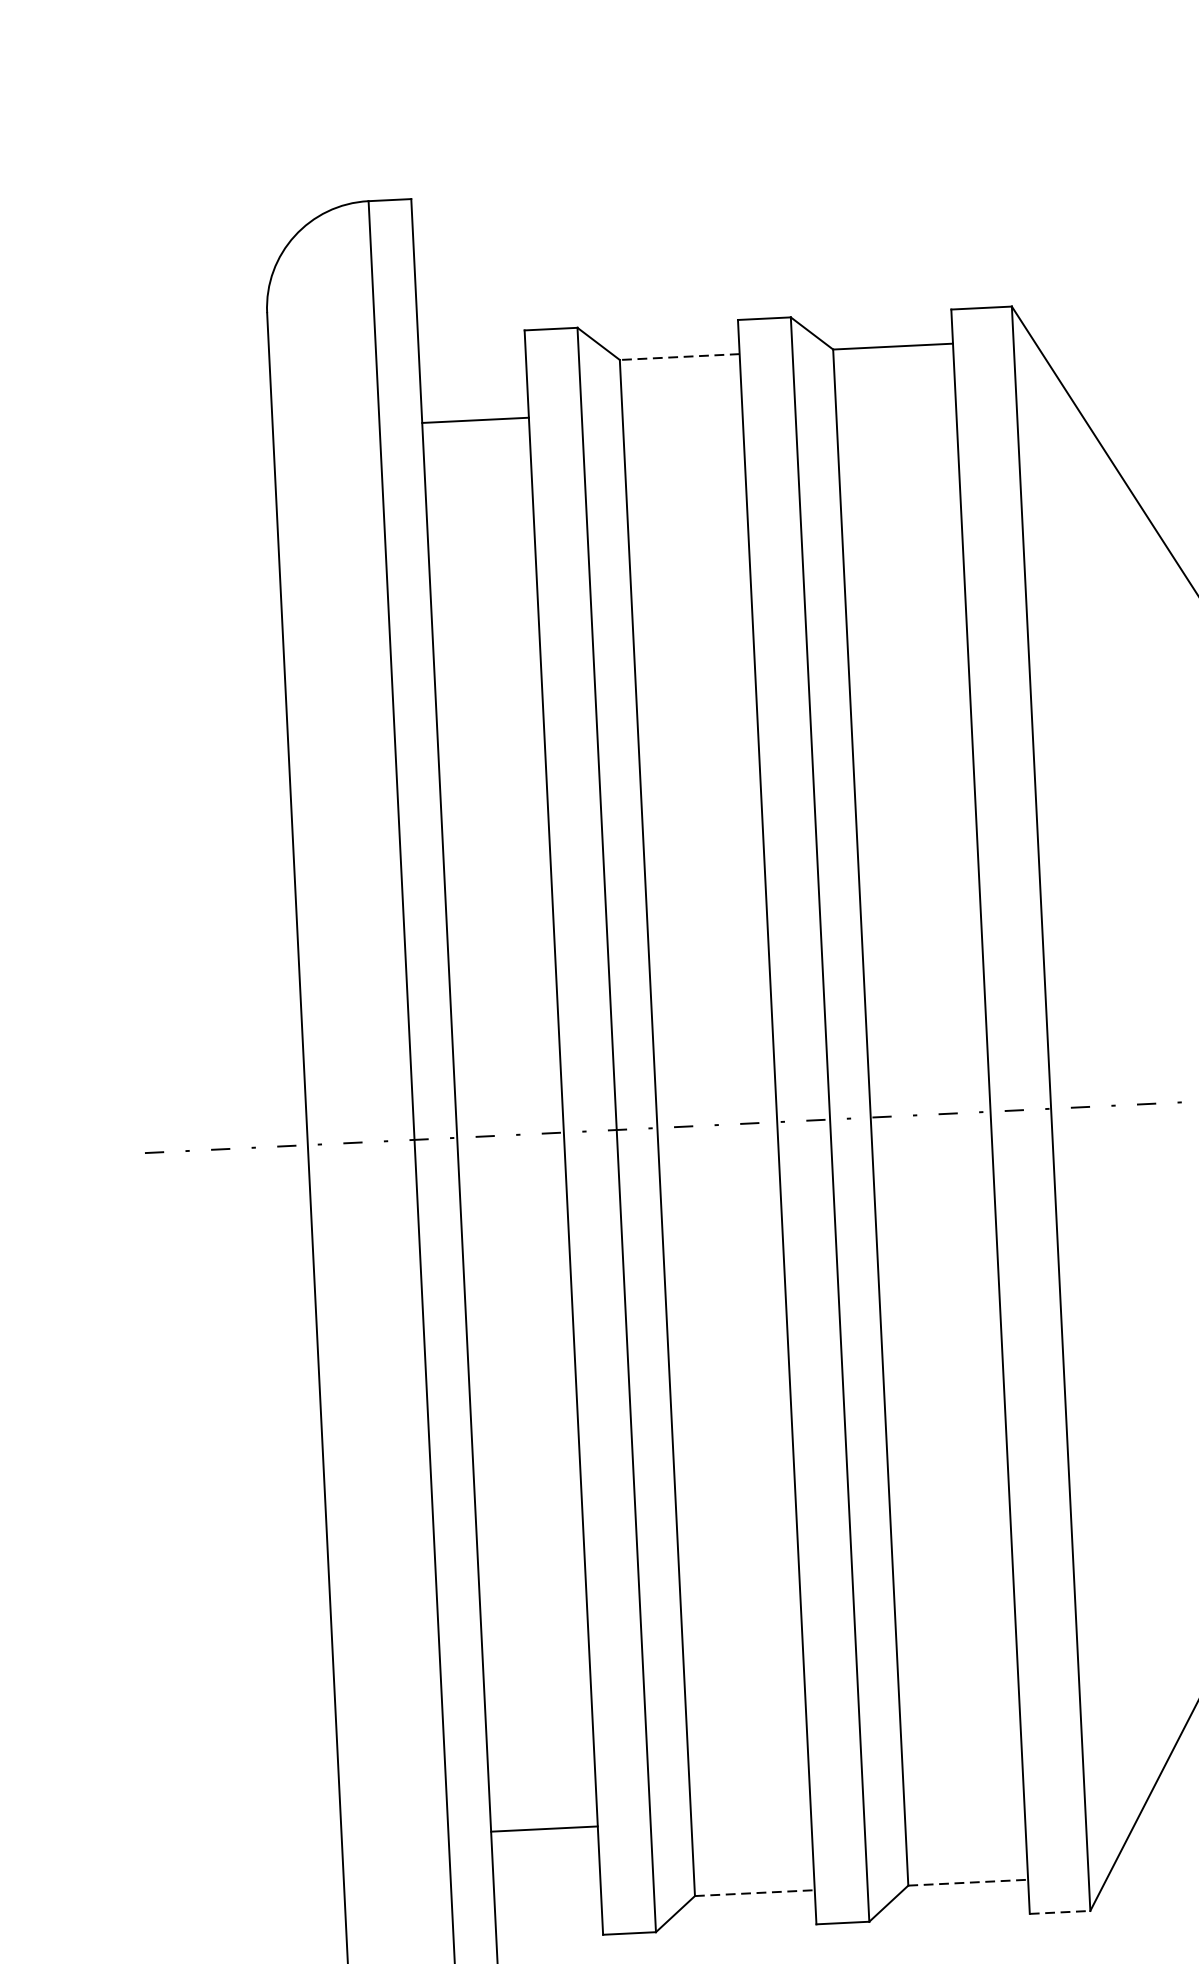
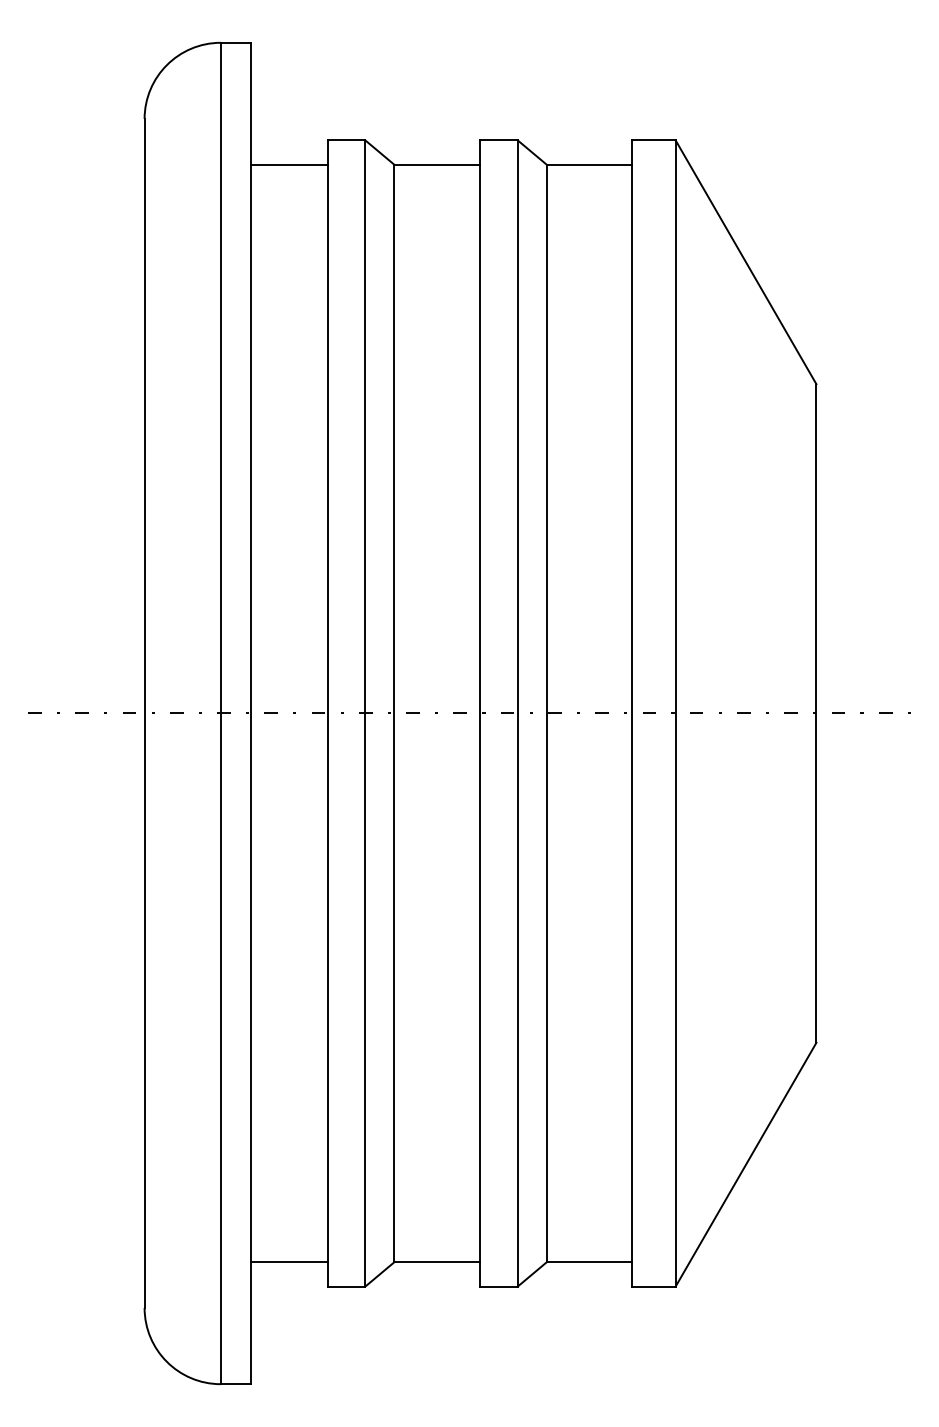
line: (680, 356) -> (437, 164), dashed -> solid
line: (475, 419) -> (289, 164), moved
line: (544, 1829) -> (289, 1262), moved
line: (968, 1883) -> (589, 1262), dashed -> solid
line: (755, 1893) -> (437, 1262), dashed -> solid
line: (1060, 1912) -> (654, 1286), dashed -> solid

